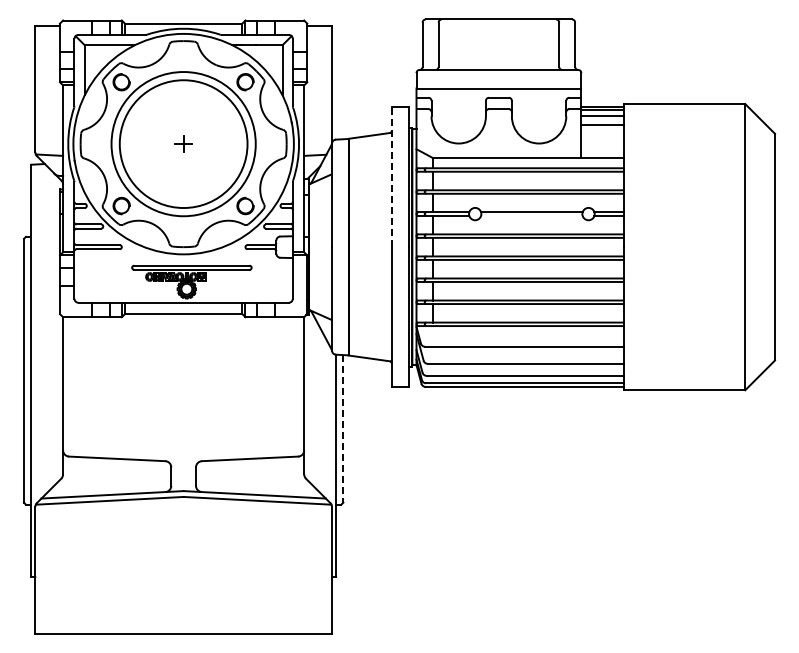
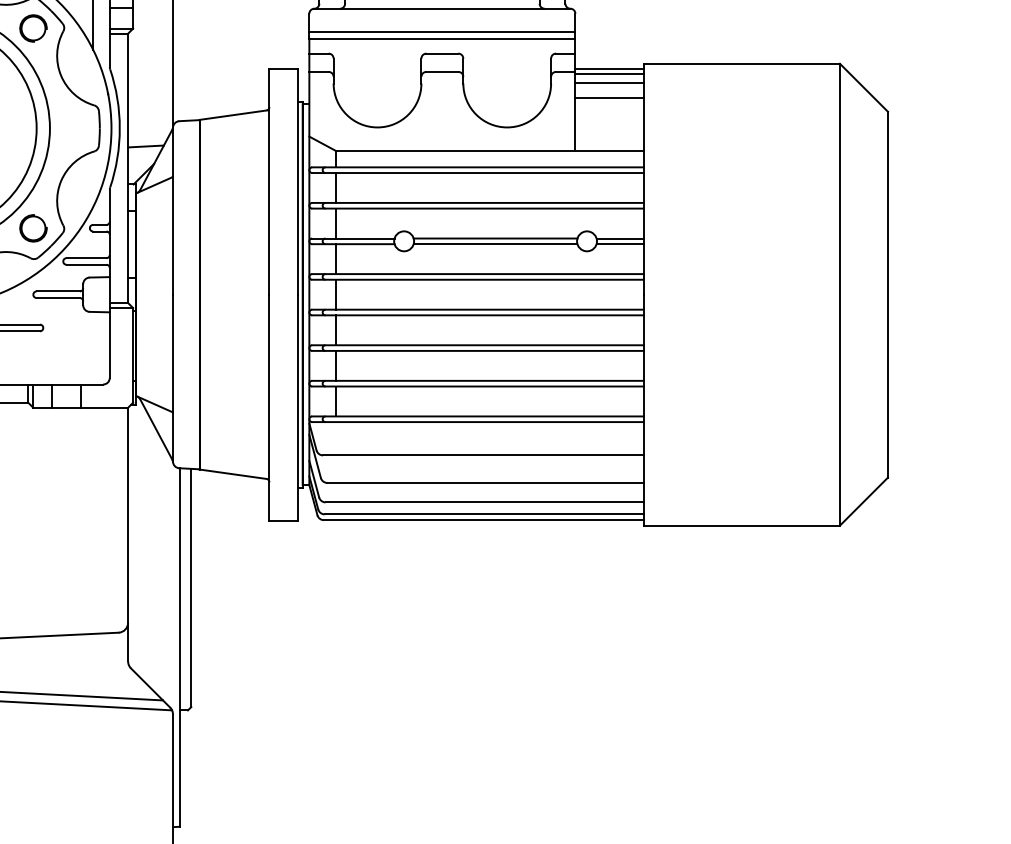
line: (498, 84) -> (441, 32), added
line: (391, 176) -> (269, 180), dashed -> solid
line: (531, 215) -> (494, 243), added
line: (343, 428) -> (191, 587), dashed -> solid

